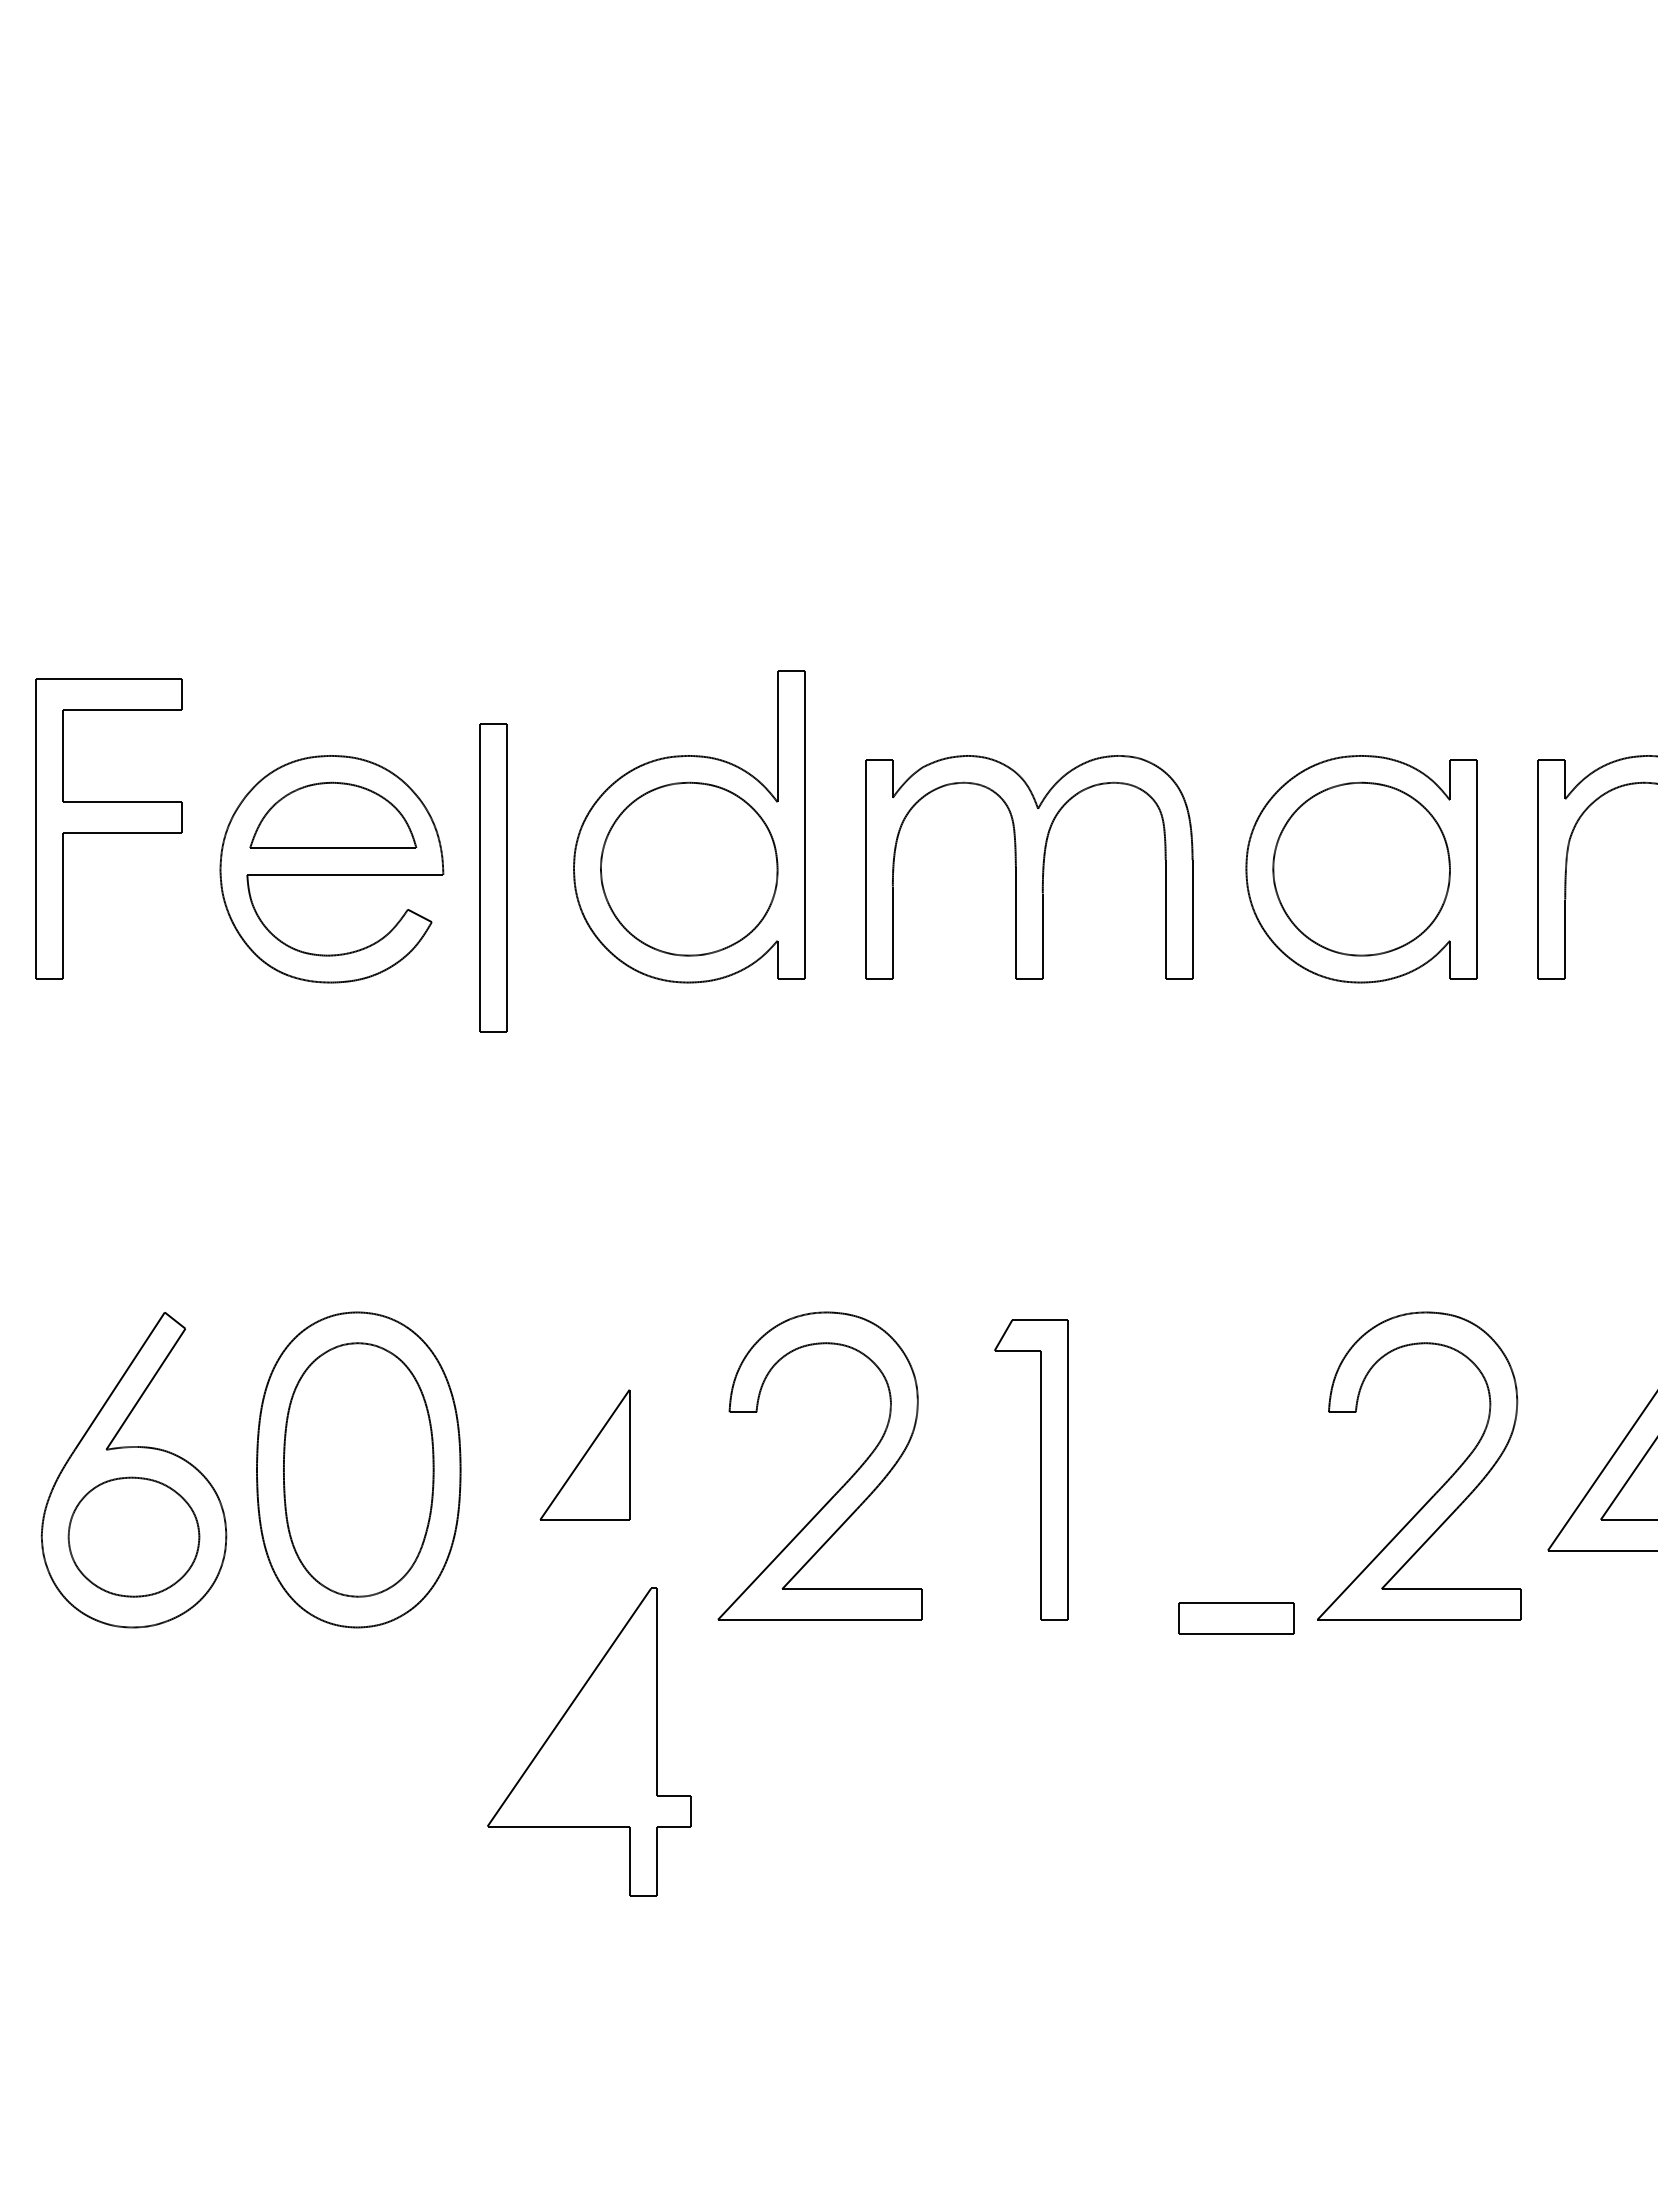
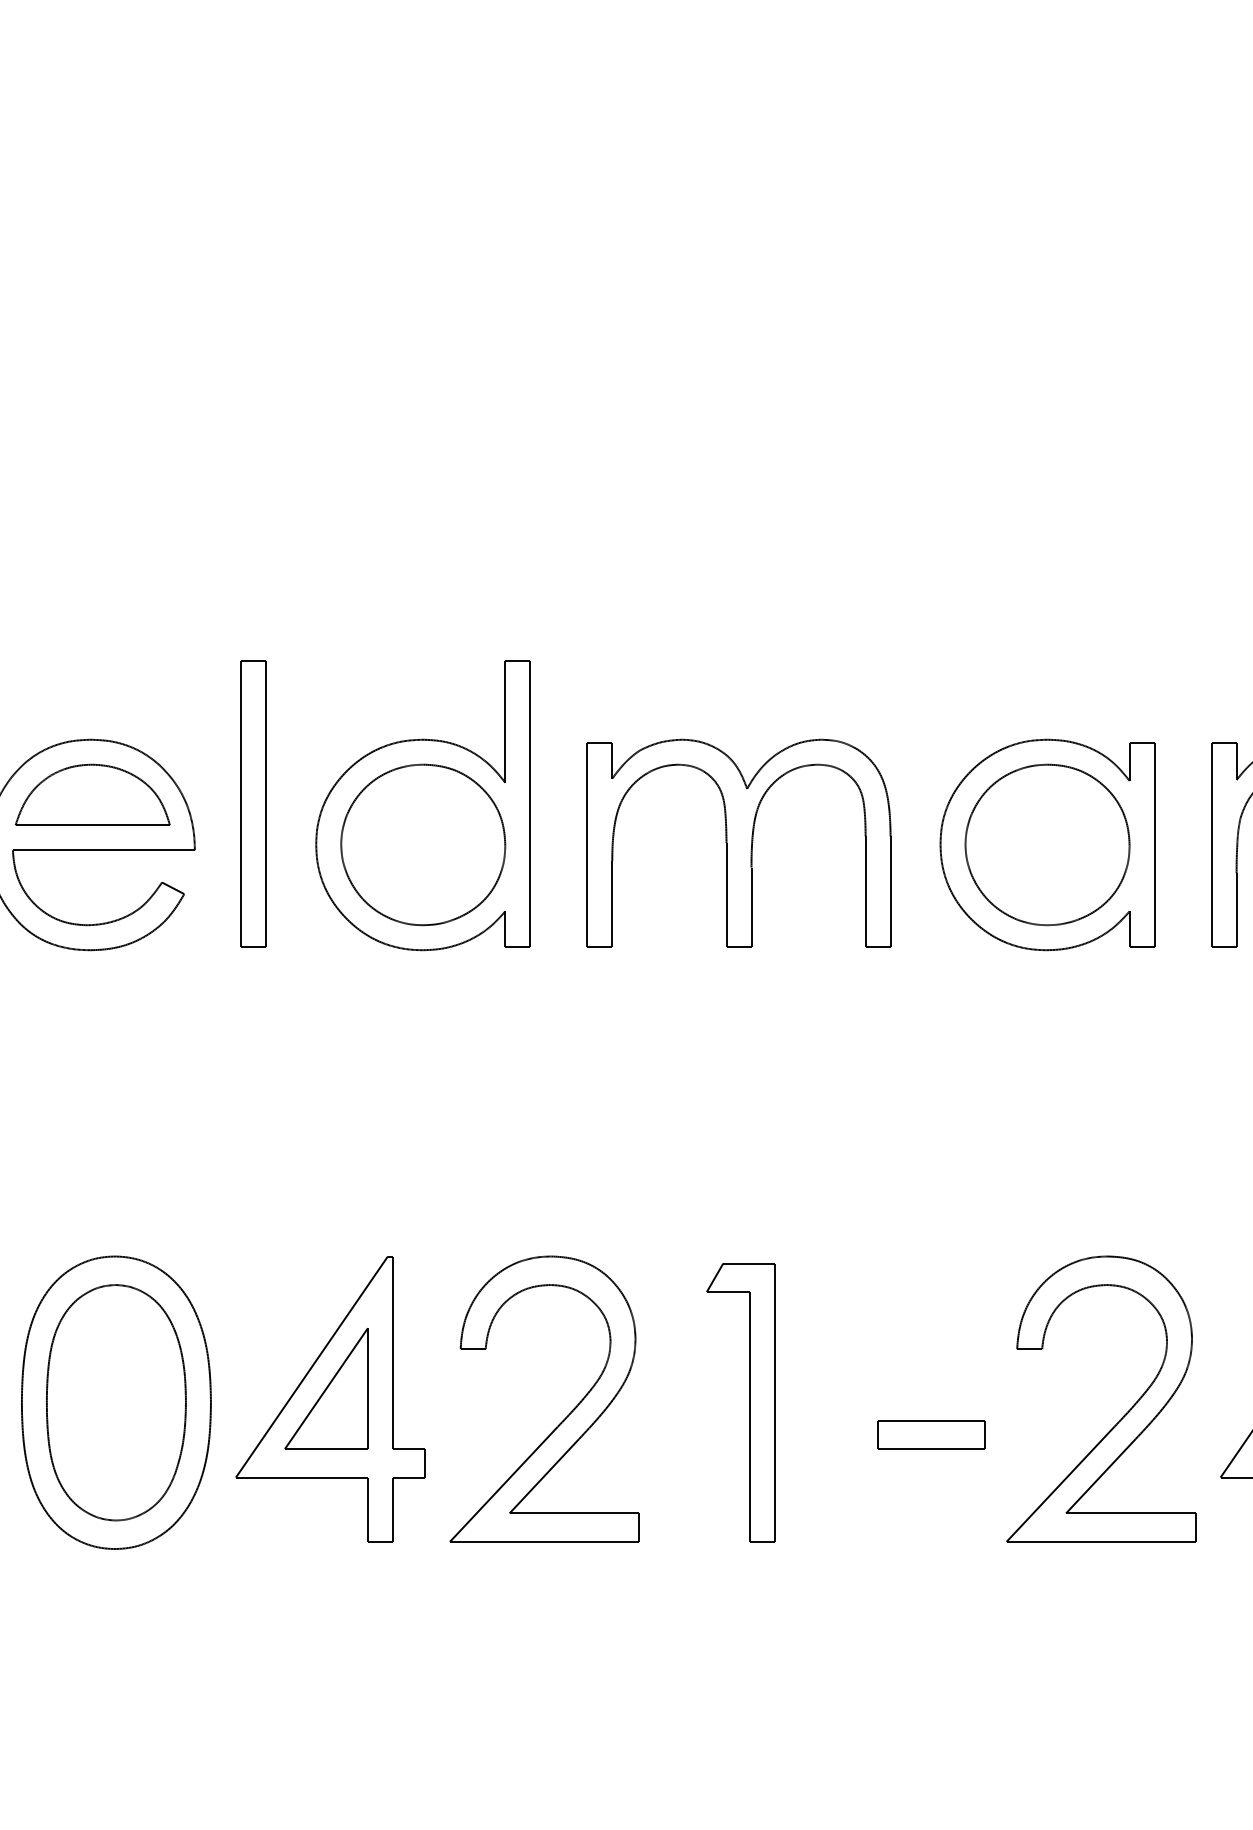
part: (493, 877) -> (253, 803), moved
part: (1236, 1618) -> (931, 1434), moved
part: (589, 1741) -> (330, 1398), moved

